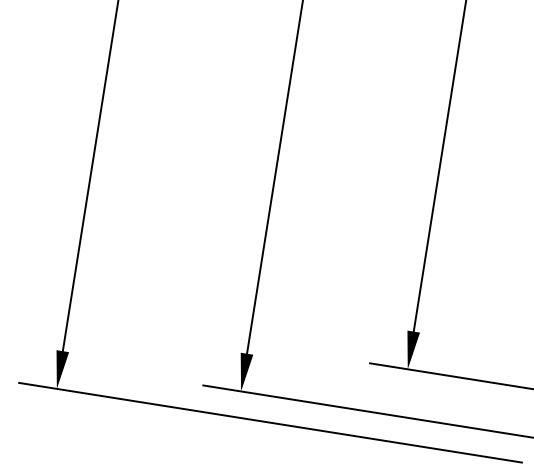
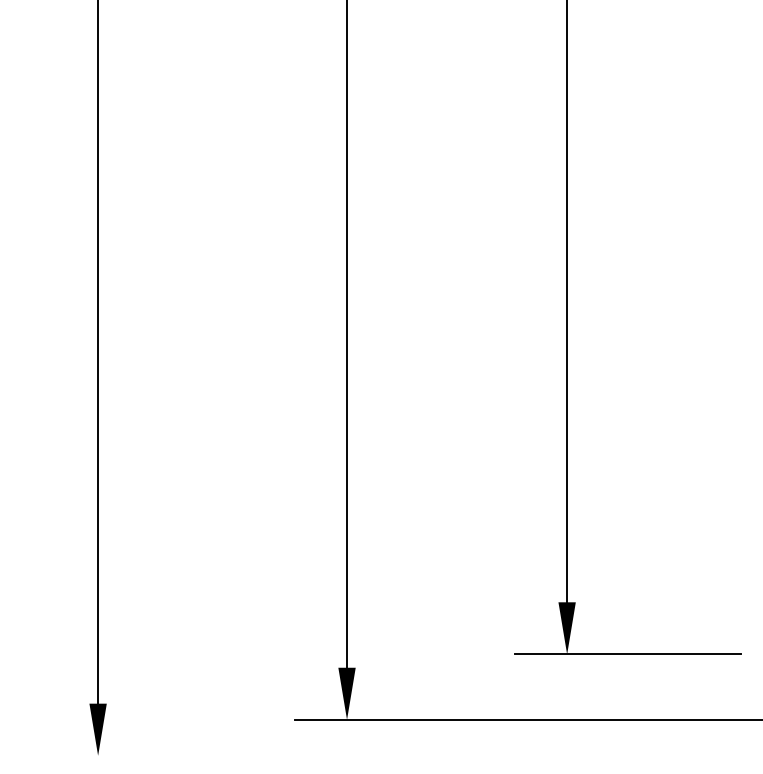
line: (270, 422) -> (393, 755), removed

